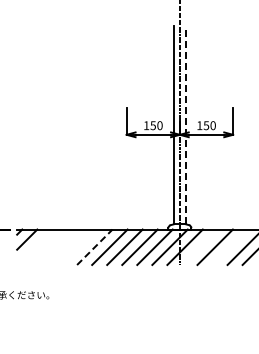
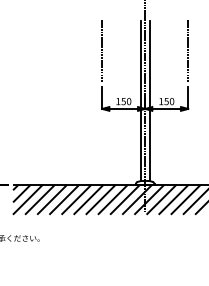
line: (126, 62) -> (102, 50), added
line: (233, 62) -> (188, 50), added
line: (185, 124) -> (149, 100), dashed -> solid
line: (34, 246) -> (27, 199), added
line: (49, 246) -> (39, 199), added
line: (64, 246) -> (52, 199), added
line: (79, 246) -> (64, 199), added
line: (95, 246) -> (77, 199), dashed -> solid
line: (199, 246) -> (161, 199), added
line: (229, 246) -> (185, 199), added

